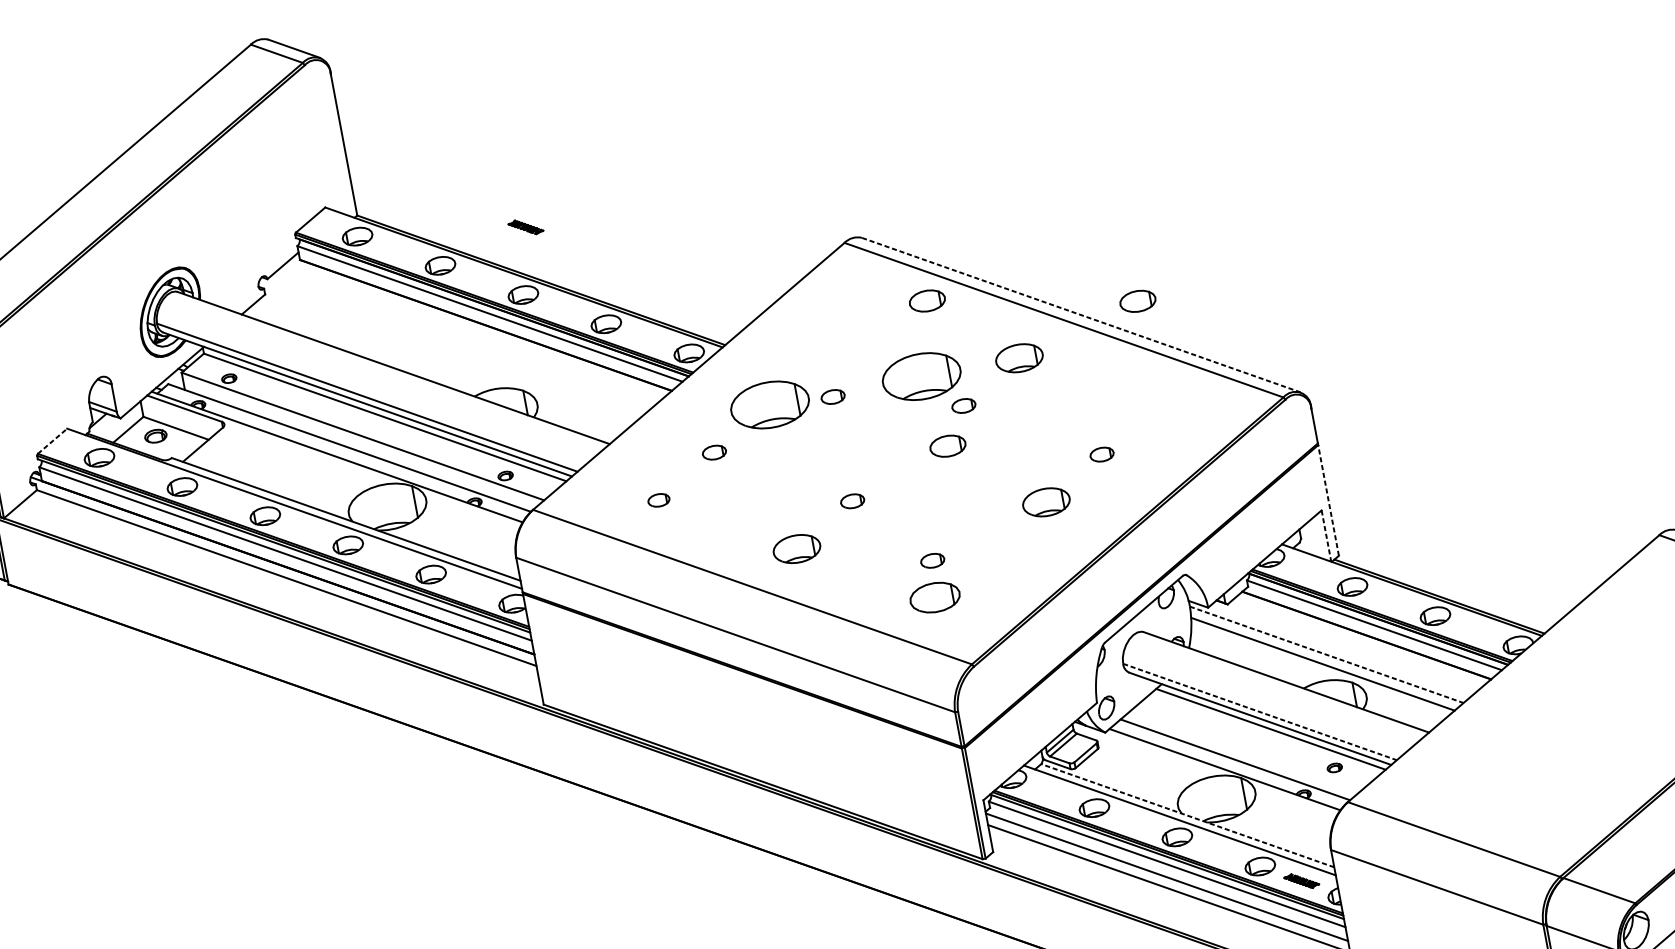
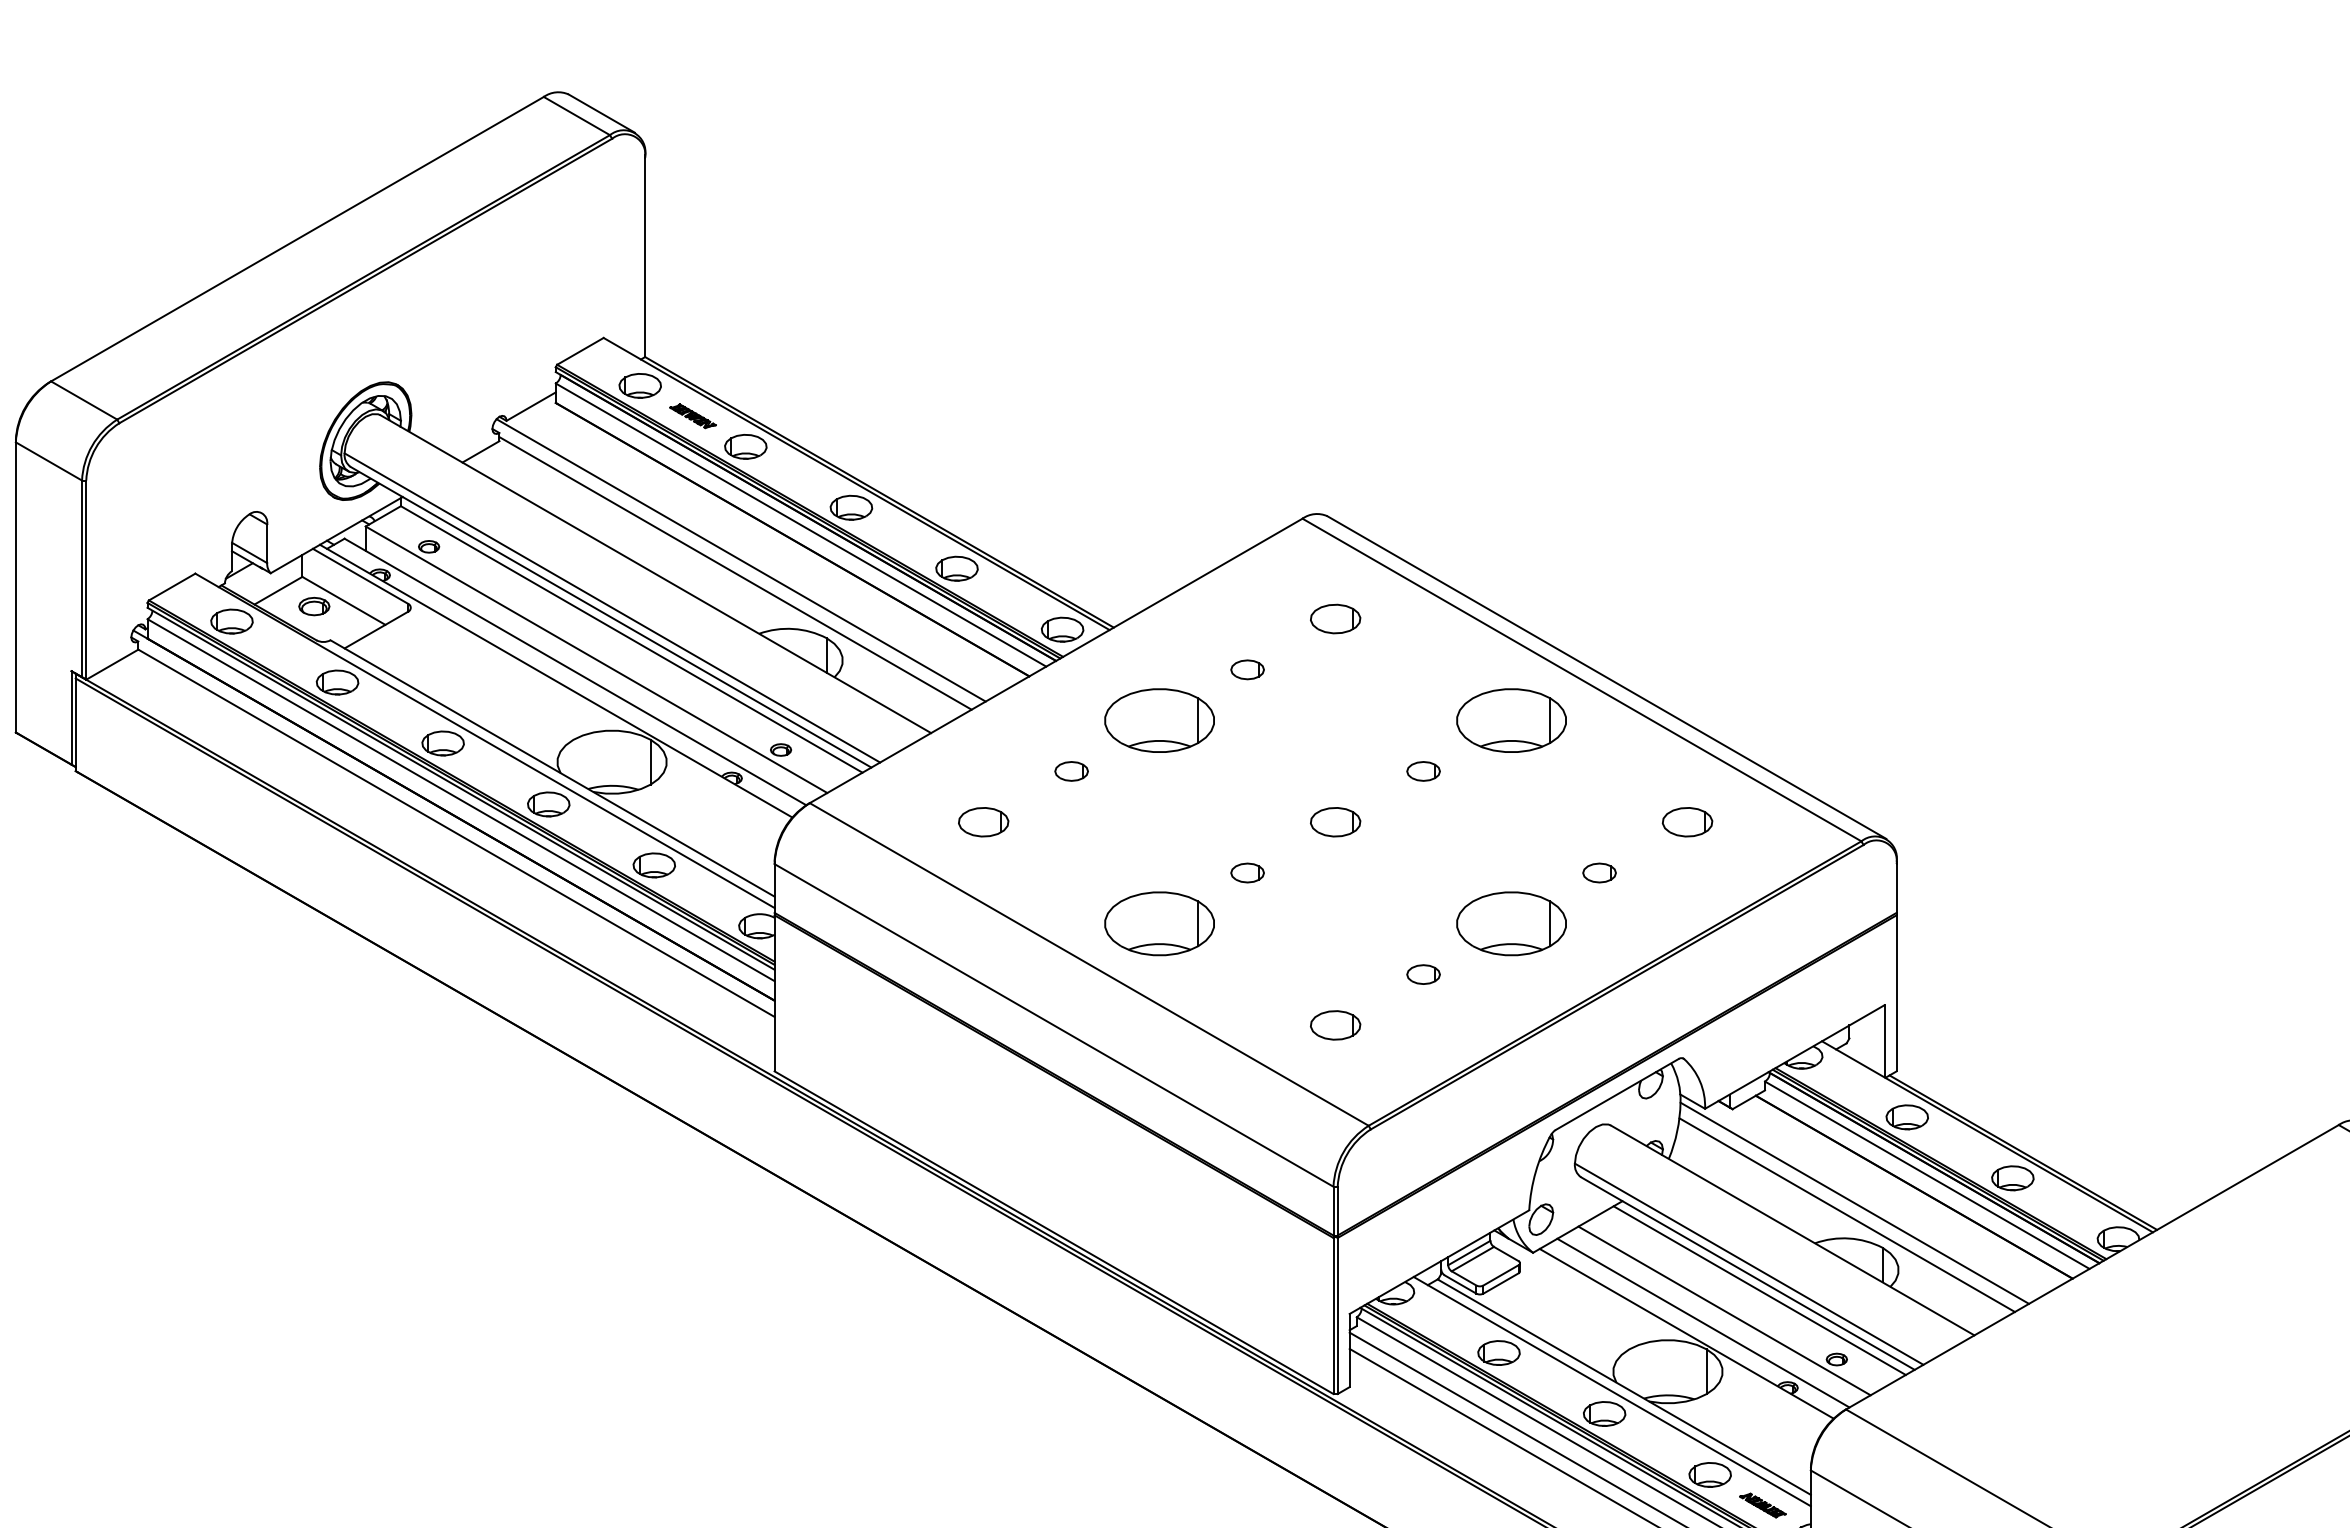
part: (525, 227) -> (692, 416), moved
part: (927, 300) -> (1335, 618), moved
part: (1137, 301) -> (1687, 822), moved
line: (1081, 315) -> (1606, 677), dashed -> solid
line: (451, 347) -> (740, 560), added
line: (449, 356) -> (735, 573), added
part: (1019, 358) -> (1511, 720), size x1.67
part: (921, 376) -> (1373, 720), removed
part: (833, 396) -> (1247, 669), moved
line: (52, 441) -> (172, 587), dashed -> solid
part: (947, 446) -> (1335, 822), moved
line: (1328, 499) -> (1896, 992), dashed -> solid
part: (658, 500) -> (983, 822), size x1.67
part: (1046, 502) -> (1511, 923), size x1.67
line: (1326, 536) -> (1884, 1041), dashed -> solid
part: (796, 548) -> (1159, 923), size x1.67
part: (932, 560) -> (1423, 974), moved
part: (935, 597) -> (1335, 1025), size x0.71
line: (1327, 654) -> (1855, 1203), dashed -> solid
line: (1260, 712) -> (1749, 1264), dashed -> solid
line: (1248, 748) -> (1724, 1310), added
line: (1187, 815) -> (1623, 1386), dashed -> solid

